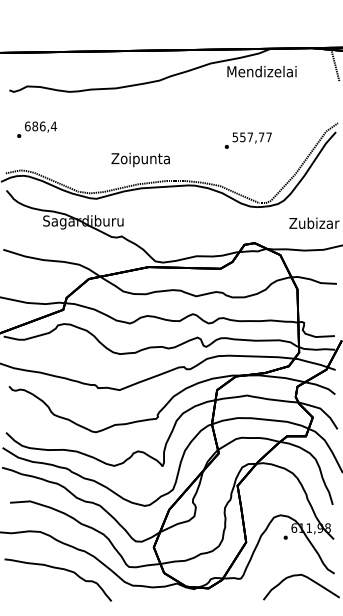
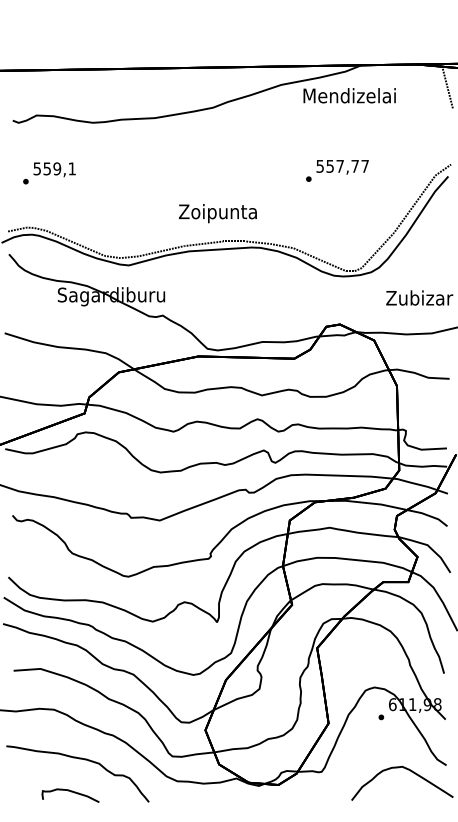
text: (40, 126) -> (54, 168), 686,4 -> 559,1
text: (248, 140) -> (337, 170), moved
text: (140, 159) -> (217, 213), moved
curve: (53, 594) -> (71, 792), added

